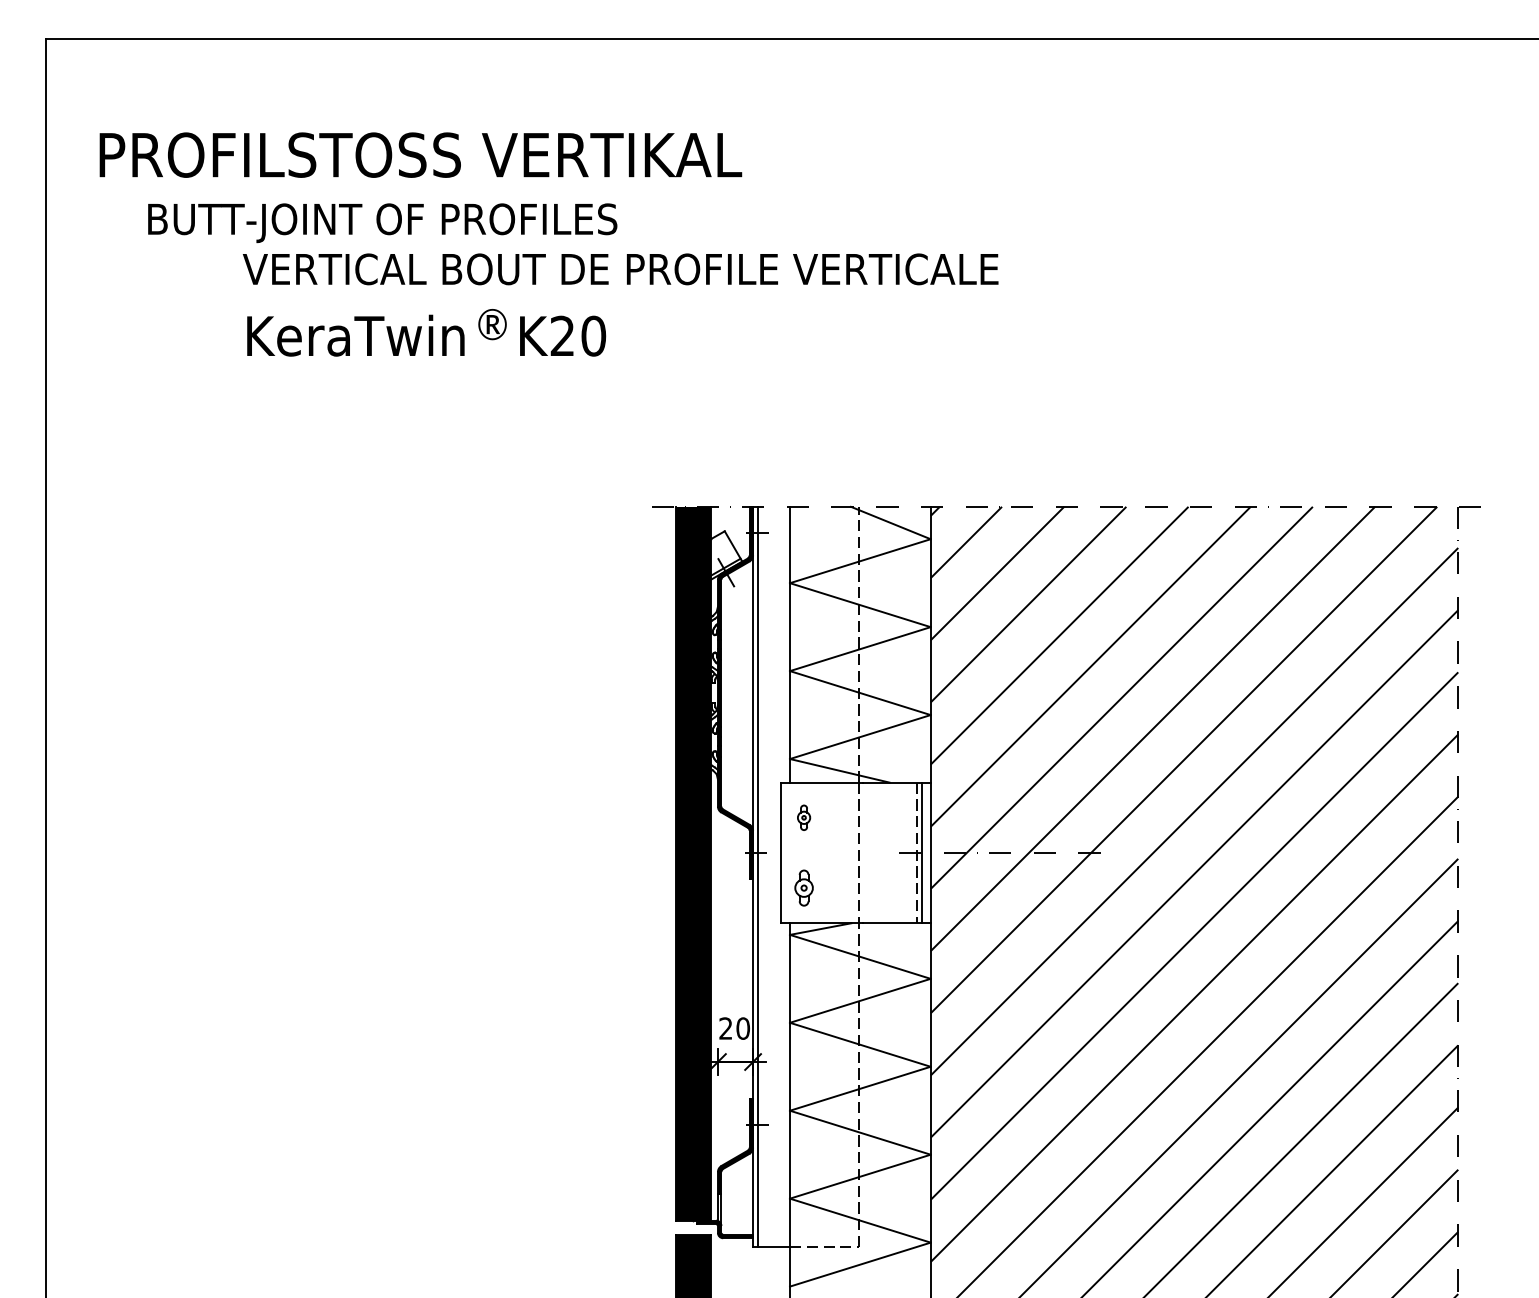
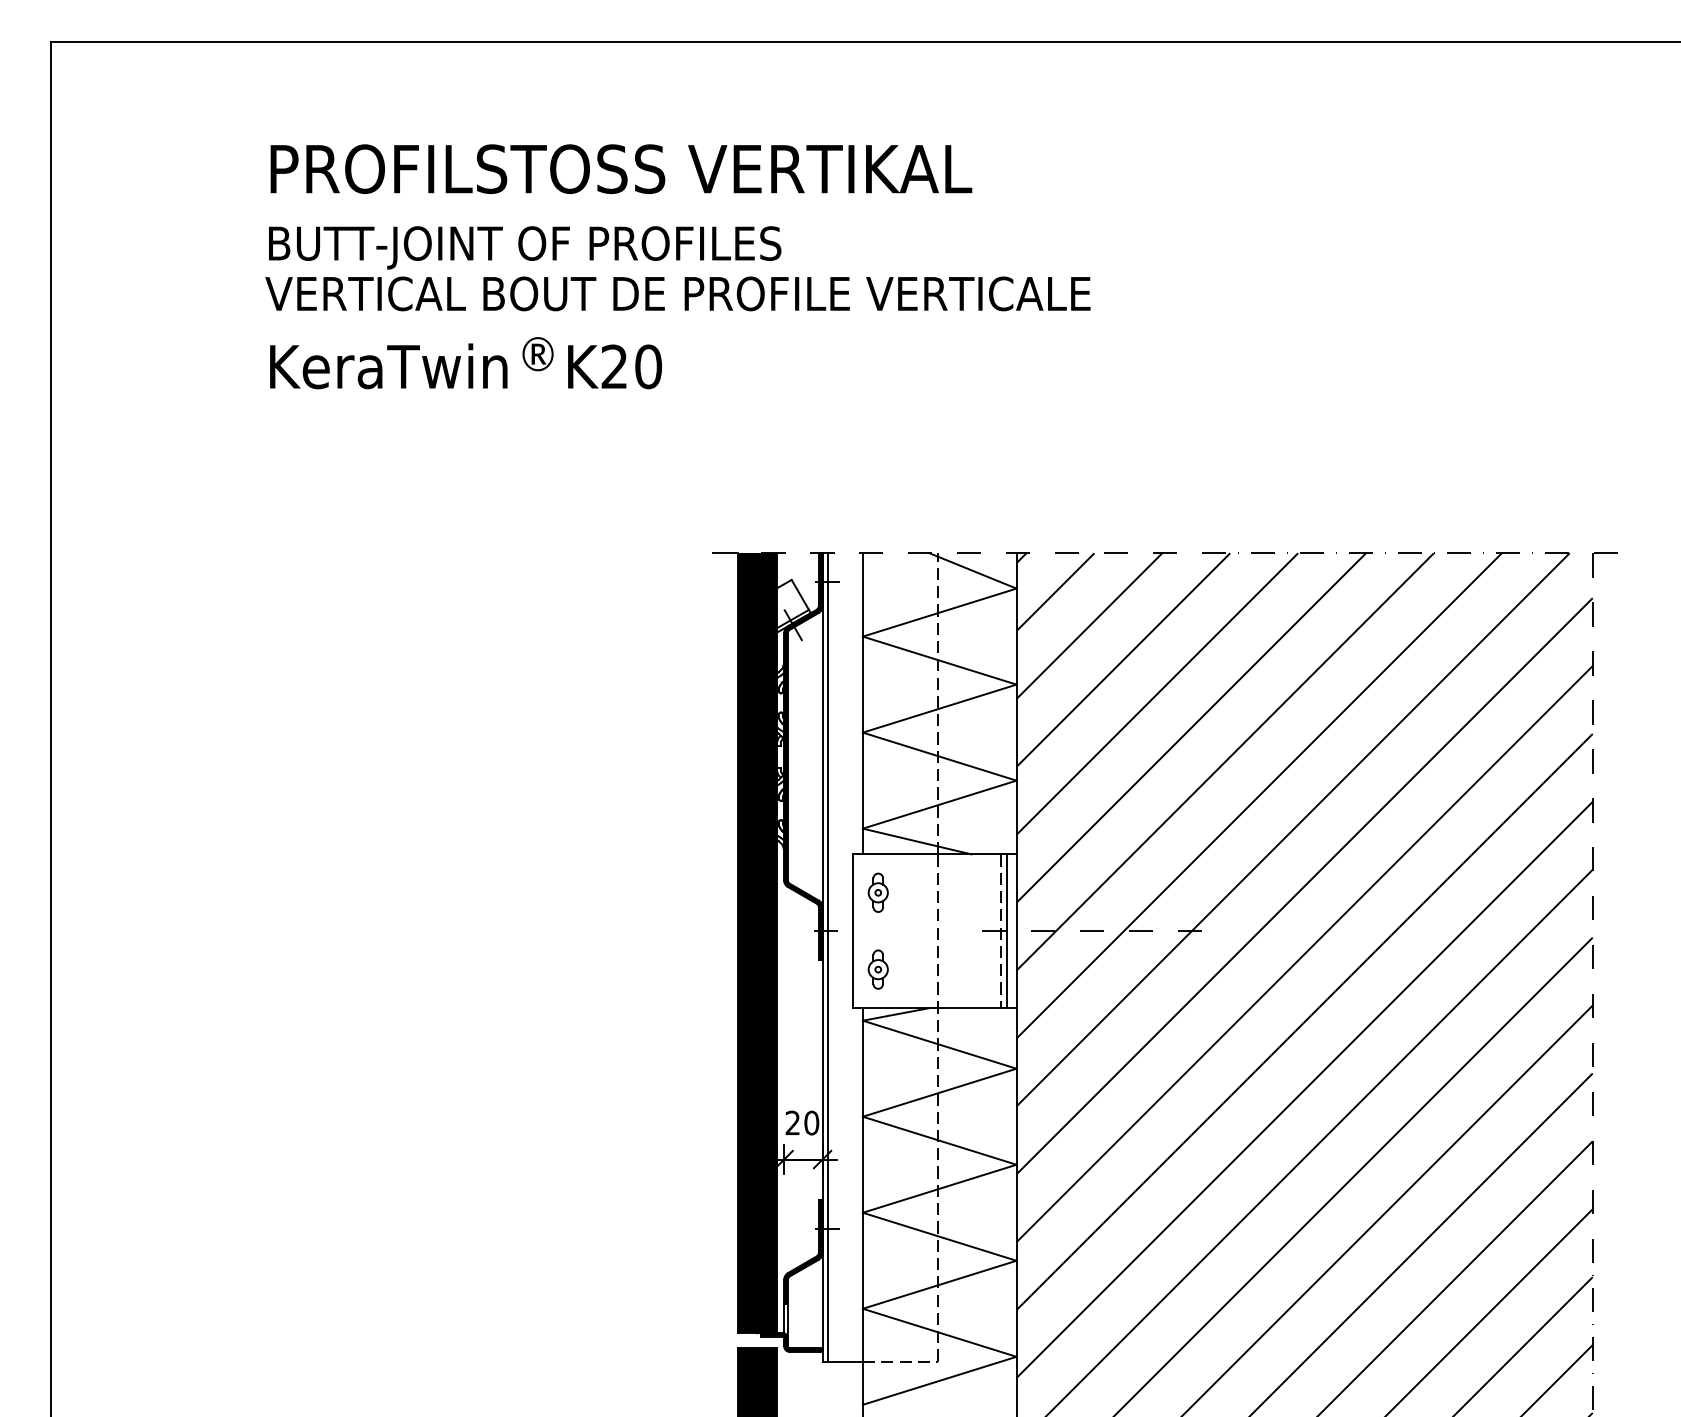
text: (420, 154) -> (620, 168), moved
text: (382, 223) -> (524, 248), moved
part: (803, 817) -> (877, 892), size x1.43

